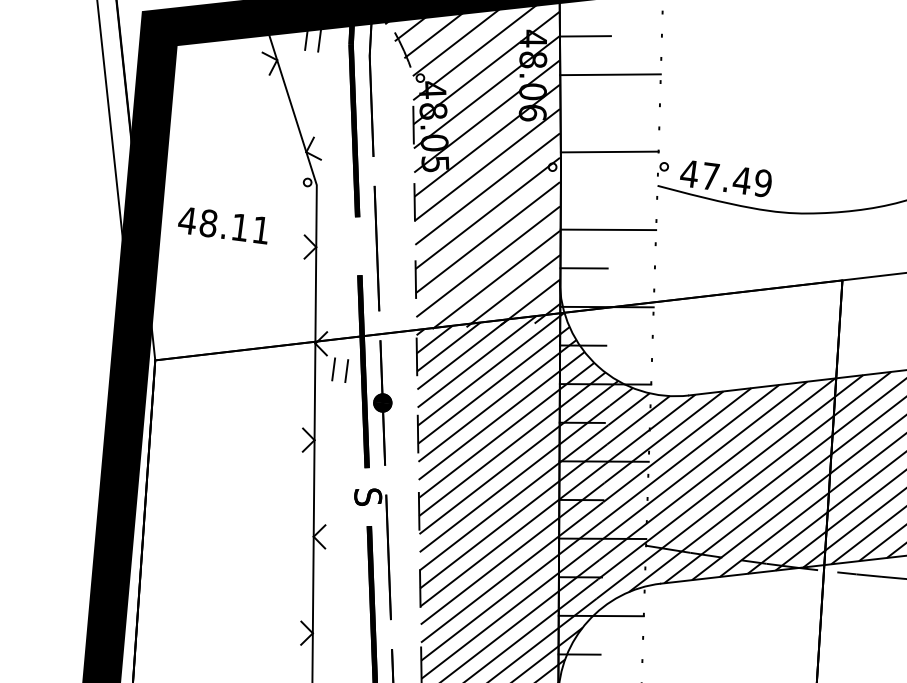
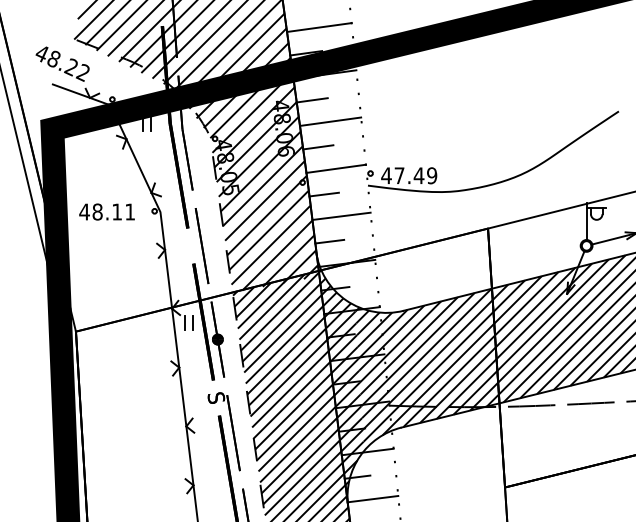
line: (585, 113) -> (318, 147), added
line: (583, 190) -> (323, 194), added
text: (223, 224) -> (106, 211), moved

